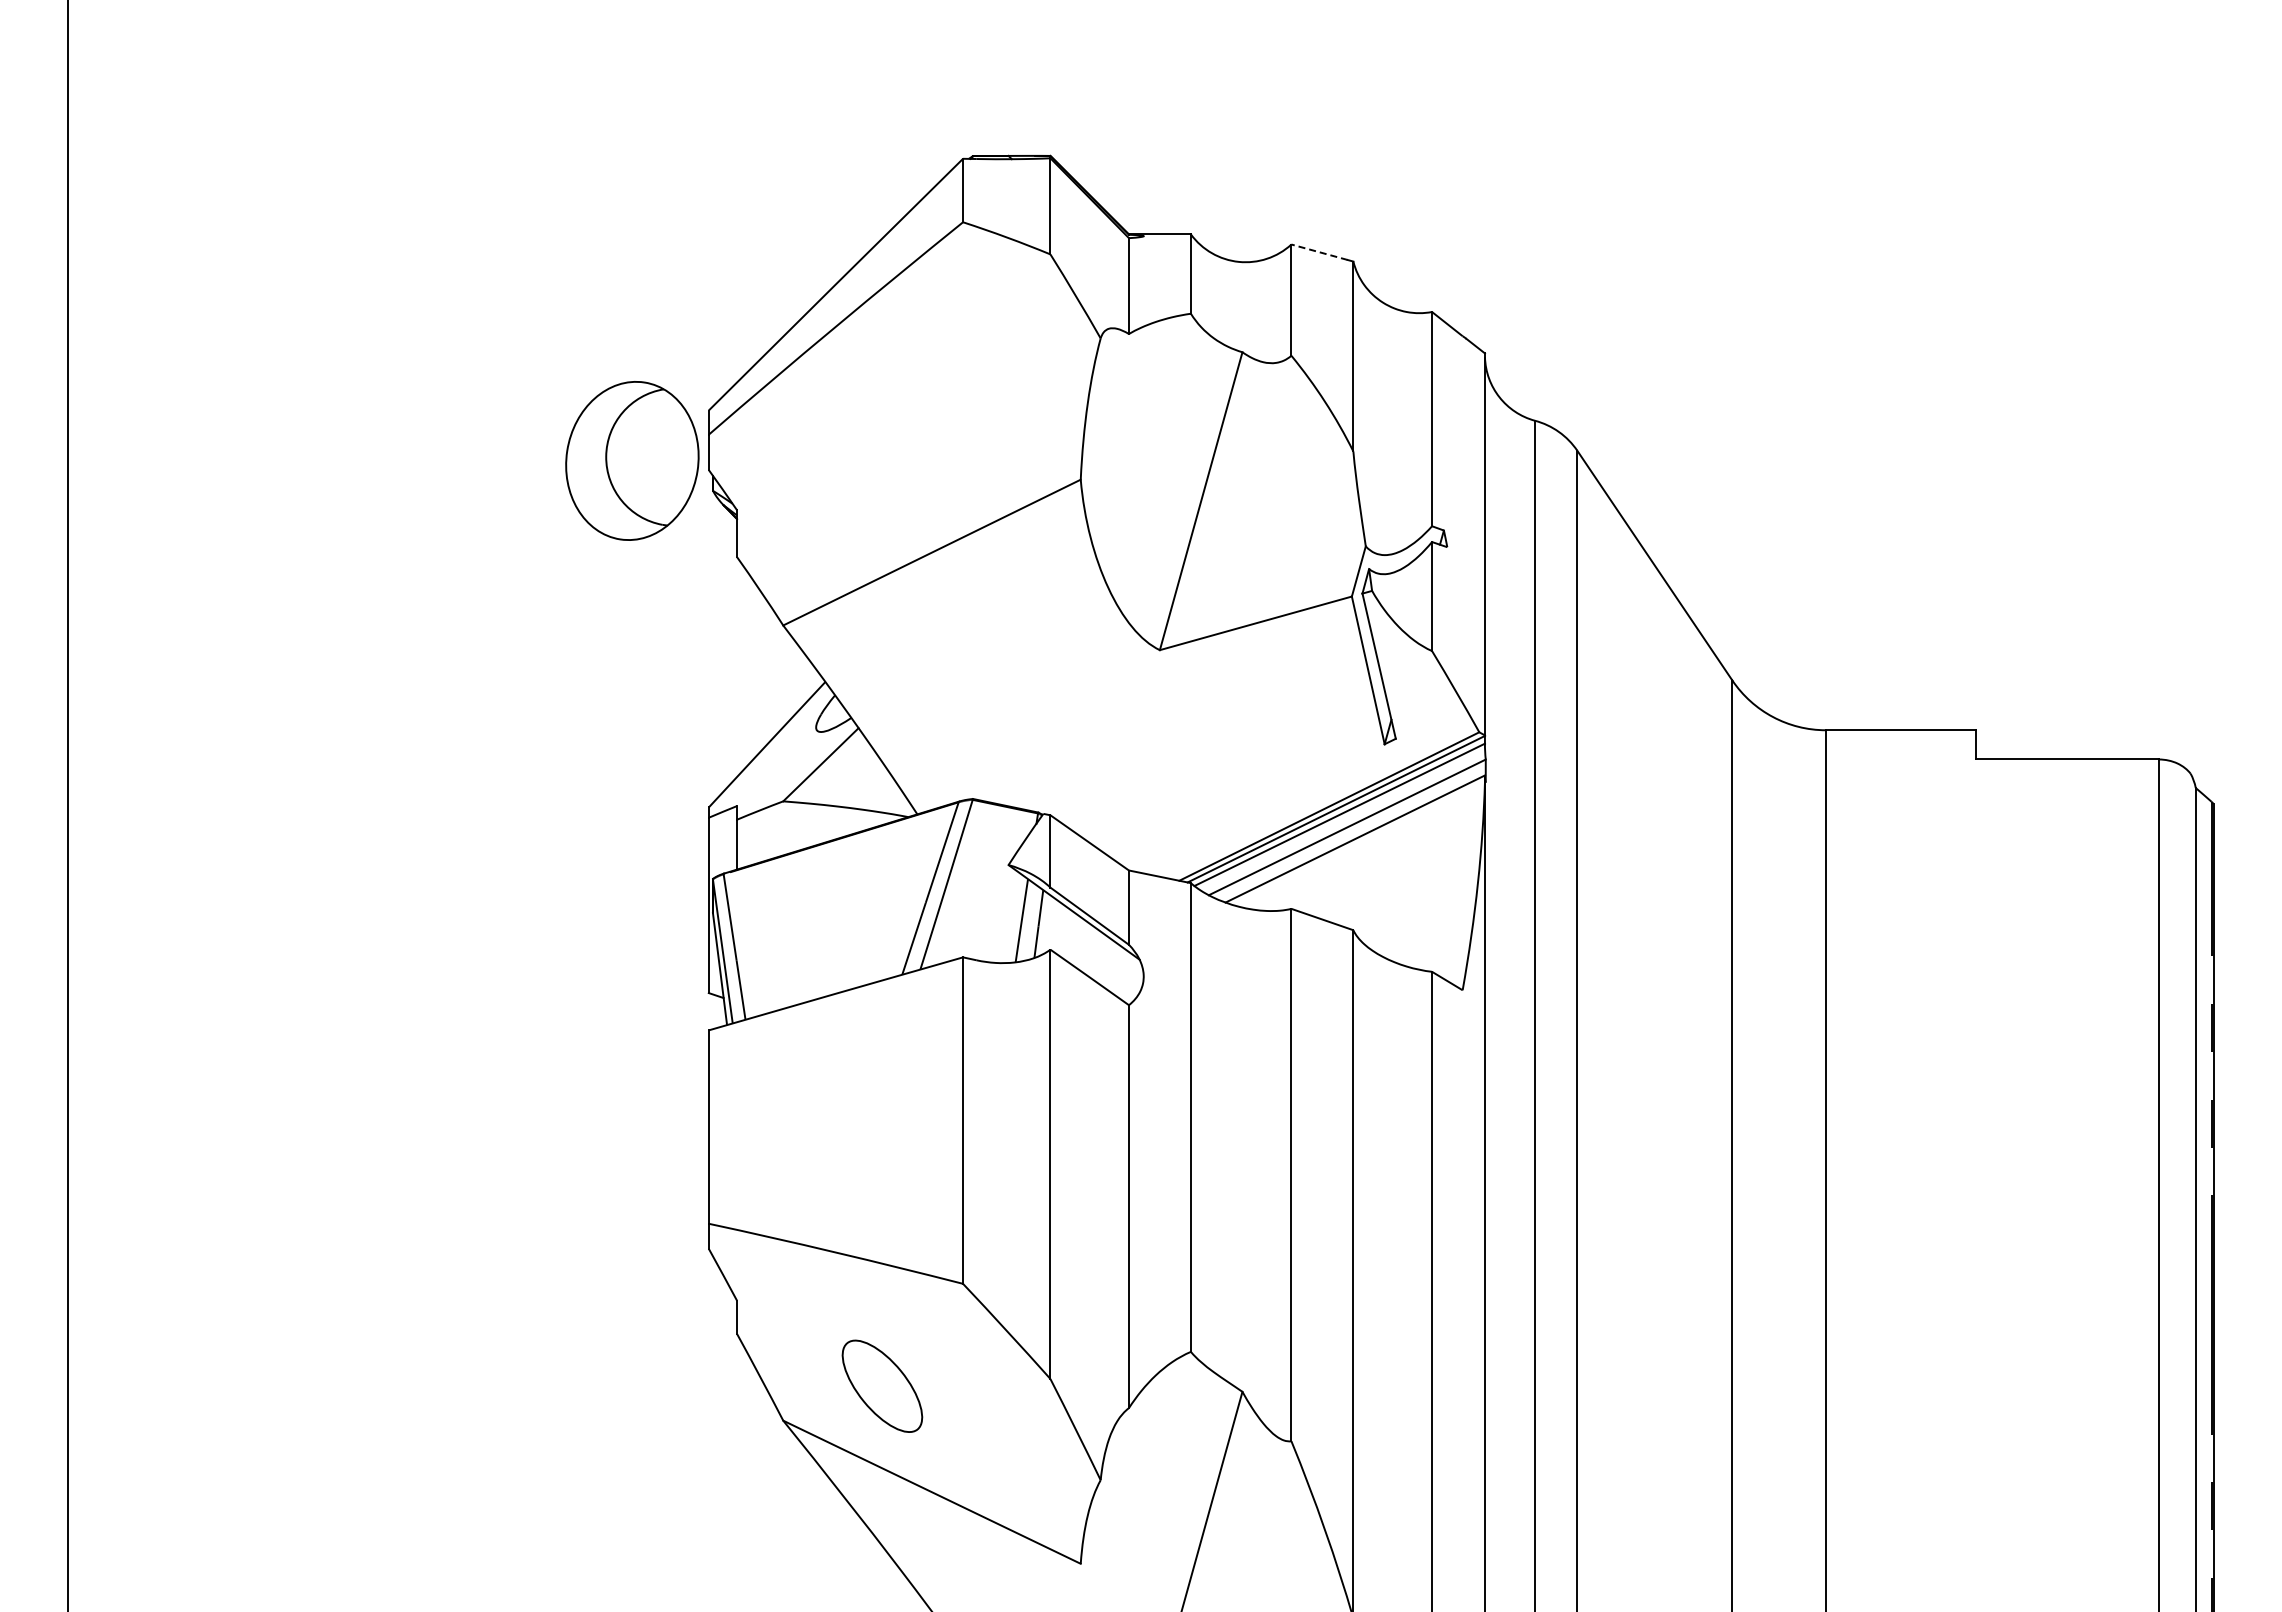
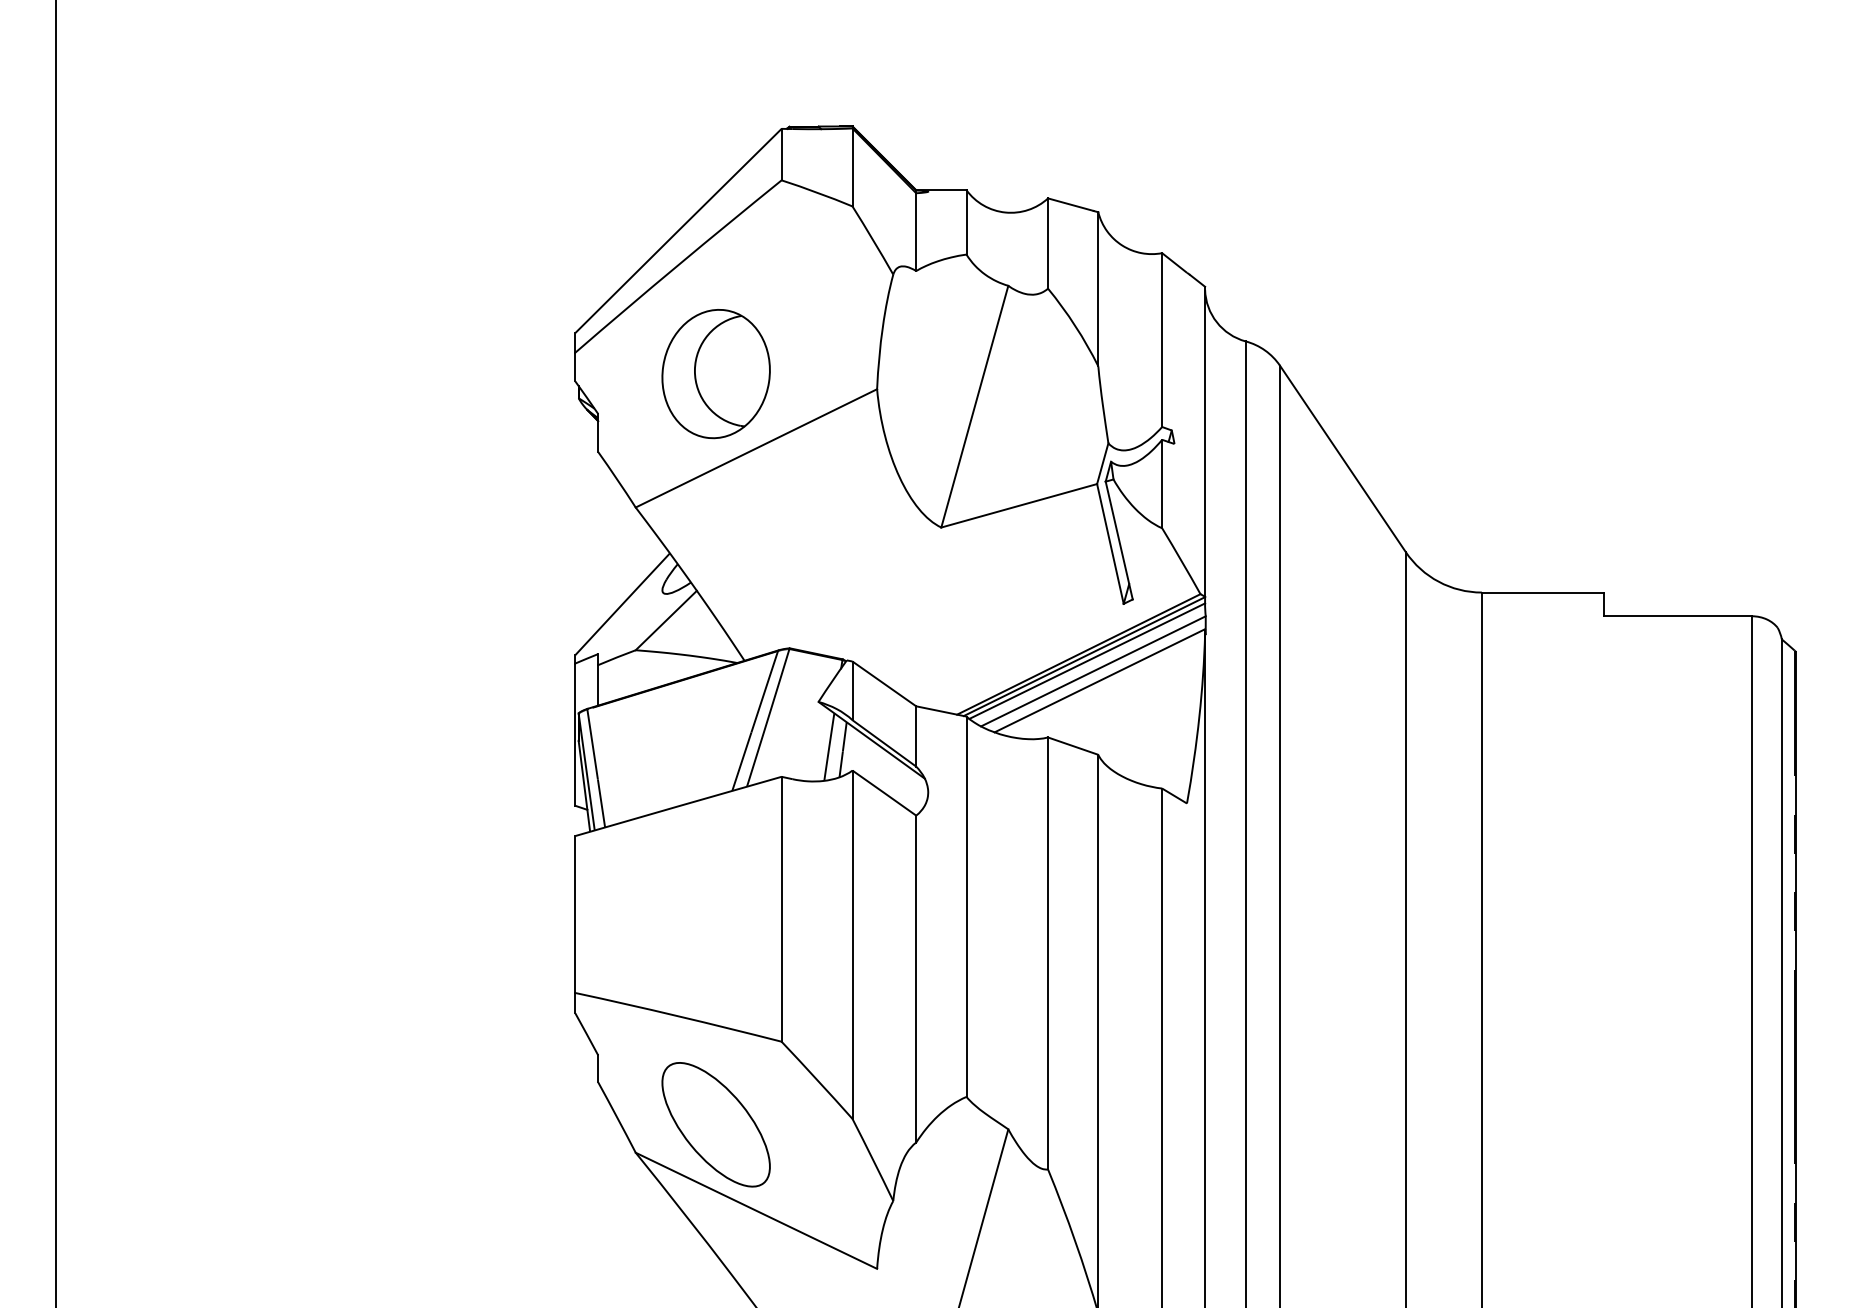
line: (1319, 252) -> (1070, 204), dashed -> solid
part: (632, 460) -> (716, 373), moved
part: (882, 1386) -> (716, 1125), size x1.67

